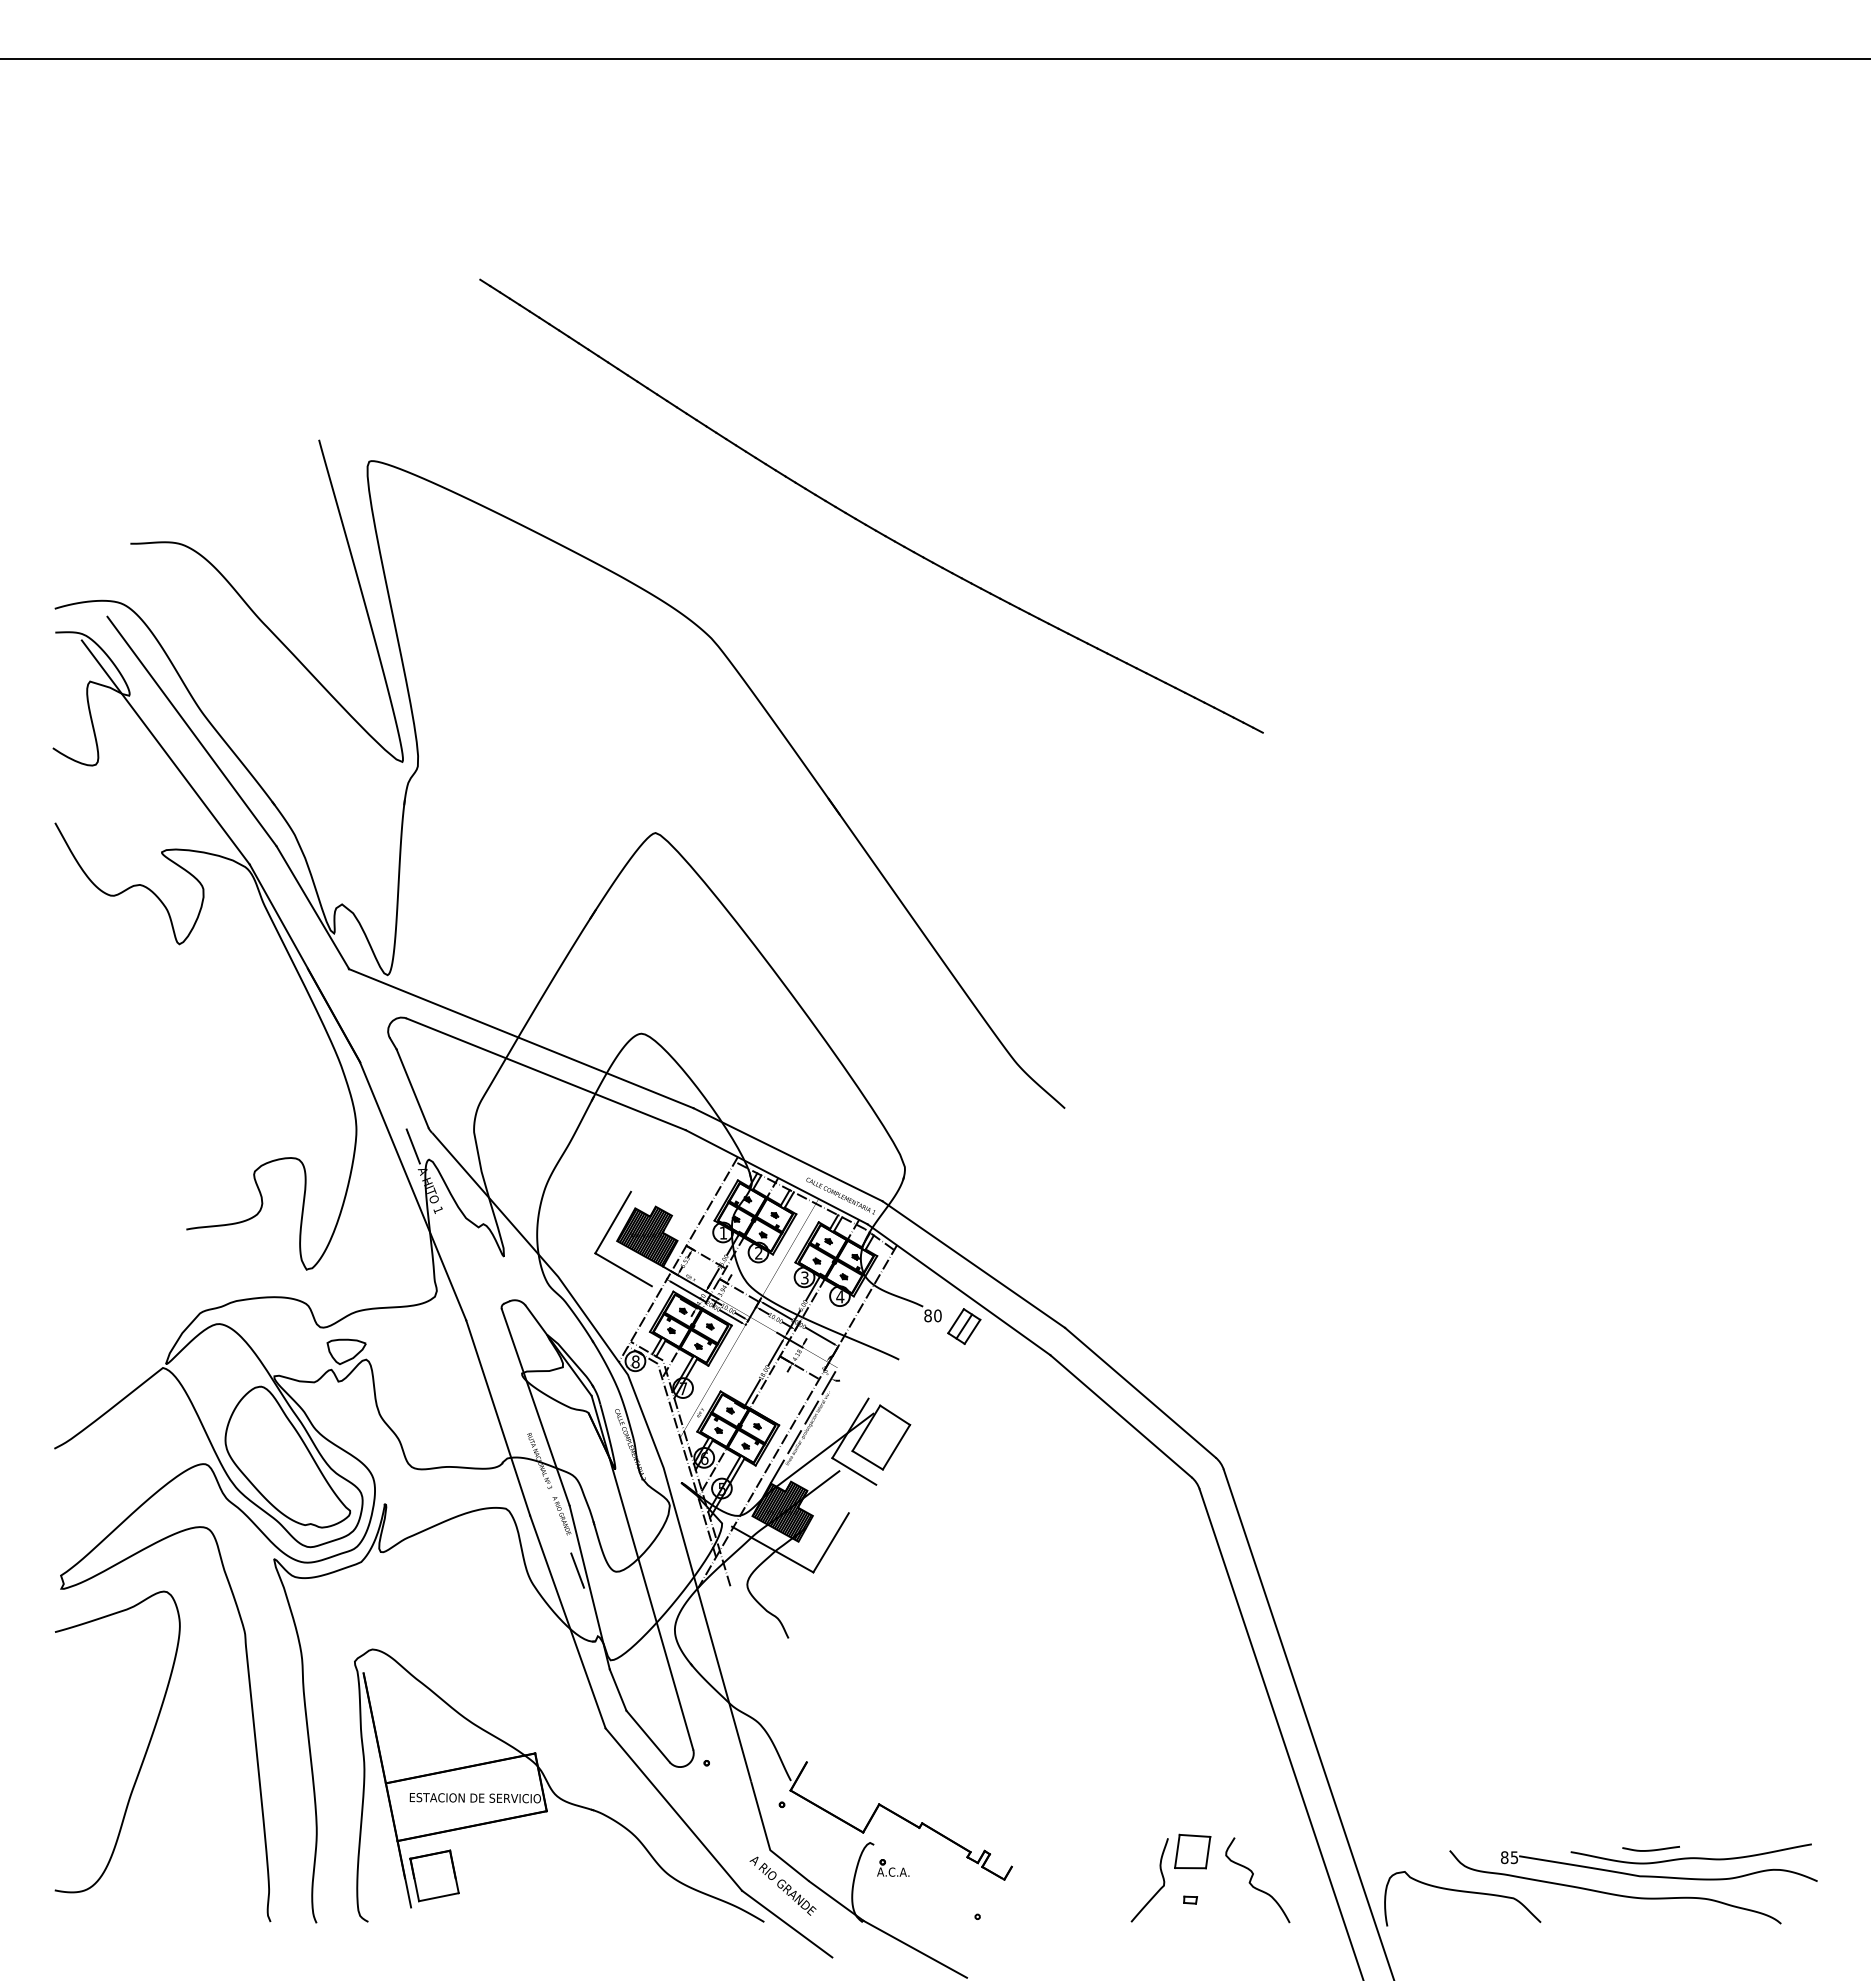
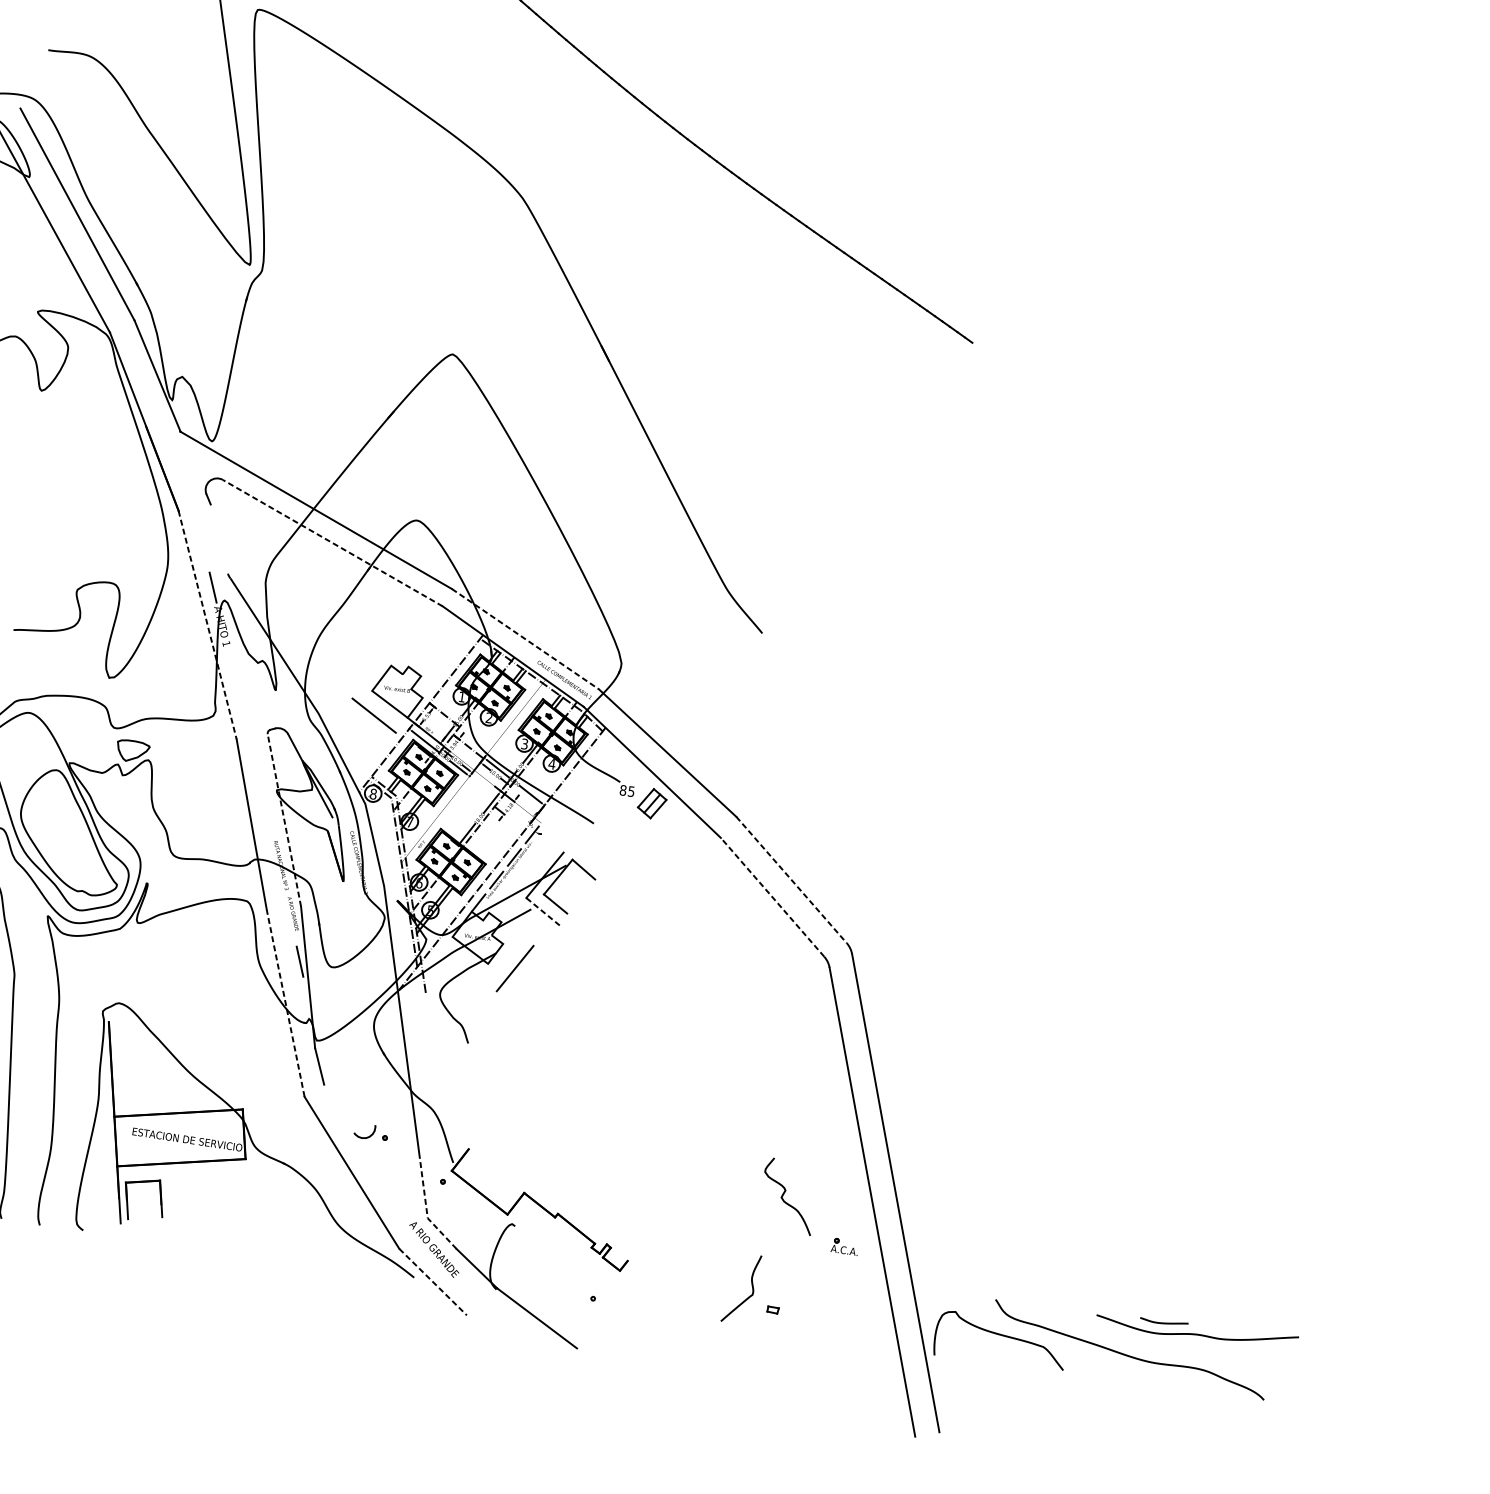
line: (545, 1074) -> (332, 543), solid -> dashed
line: (412, 1088) -> (219, 539), removed
line: (788, 1154) -> (525, 638), solid -> dashed
line: (413, 1191) -> (207, 625), solid -> dashed
line: (613, 1222) -> (371, 674), removed
hatch: (646, 1236) -> (397, 690), removed
text: (937, 1315) -> (631, 791), 80 -> 85
line: (799, 1367) -> (509, 818), removed
line: (1140, 1393) -> (791, 880), solid -> dashed
line: (535, 1407) -> (284, 820), solid -> dashed
line: (1120, 1415) -> (772, 896), solid -> dashed
line: (896, 1446) -> (581, 895), removed
line: (854, 1471) -> (543, 911), solid -> dashed
hatch: (781, 1510) -> (477, 935), removed
line: (772, 1549) -> (465, 967), removed
line: (642, 1572) -> (353, 970), removed
line: (567, 1621) -> (285, 1003), solid -> dashed
line: (647, 1736) -> (338, 1108), removed
line: (767, 1839) -> (426, 1209), solid -> dashed
part: (1192, 1851) -> (780, 1269), removed
part: (893, 1867) -> (845, 1246), moved
part: (1655, 1875) -> (1164, 1344), removed
curve: (1252, 1878) -> (784, 1194), moved
line: (438, 1897) -> (144, 1218), removed
line: (787, 1924) -> (433, 1282), solid -> dashed

